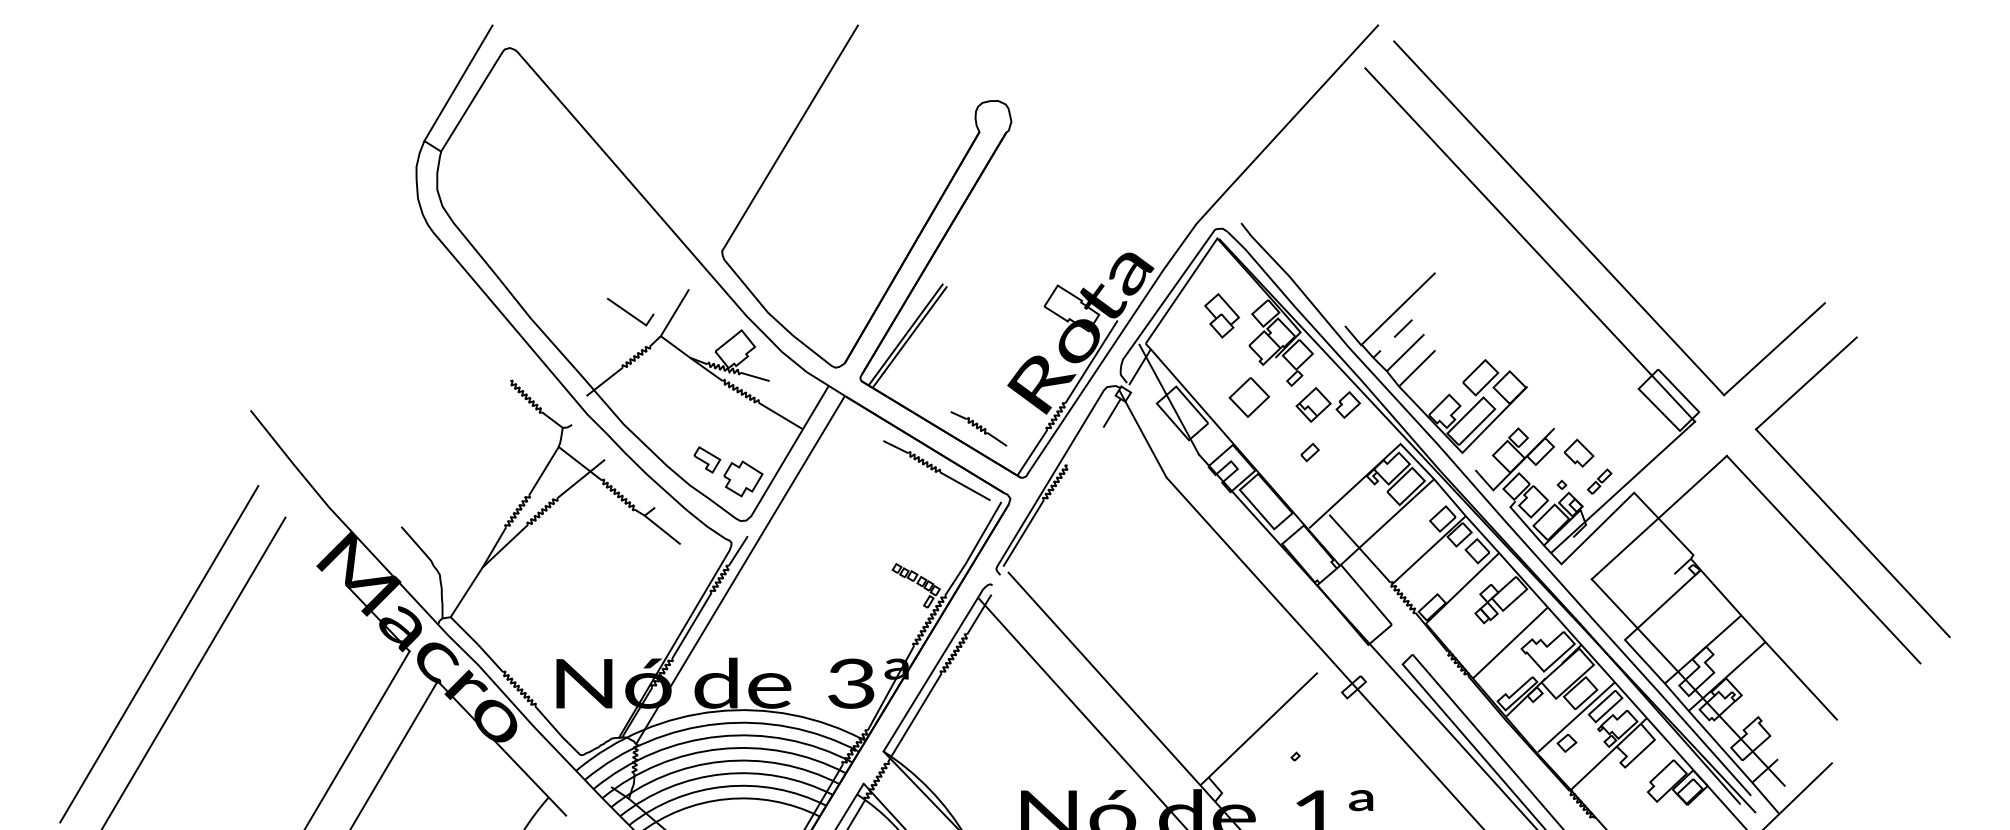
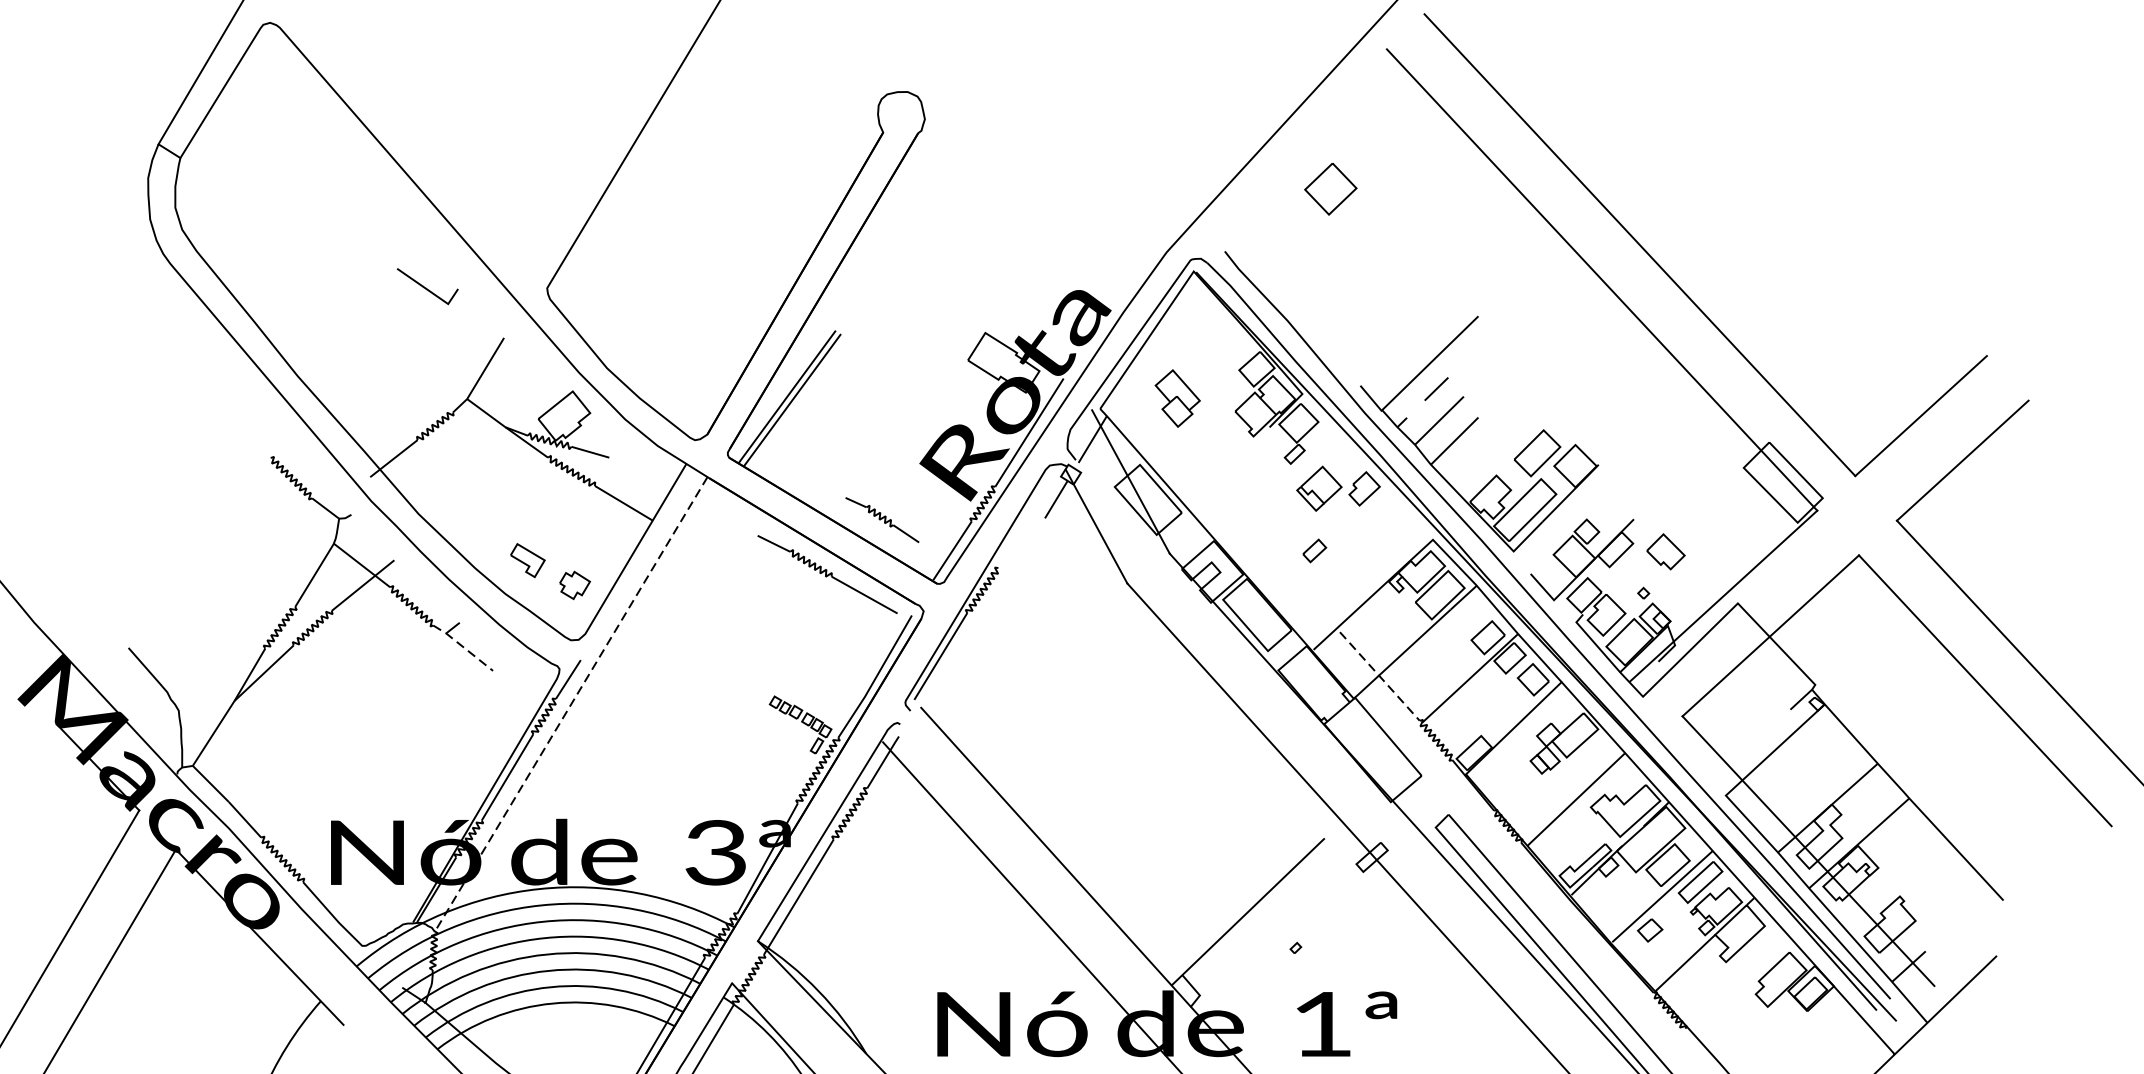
line: (629, 312) -> (426, 287), moved
part: (1222, 315) -> (1178, 398), moved
part: (1249, 397) -> (1331, 189), moved
part: (743, 478) -> (575, 584), size x0.6
part: (1599, 481) -> (1692, 588), removed
line: (658, 526) -> (464, 647), solid -> dashed
line: (1359, 548) -> (1379, 676), solid -> dashed
line: (740, 570) -> (571, 704), solid -> dashed

